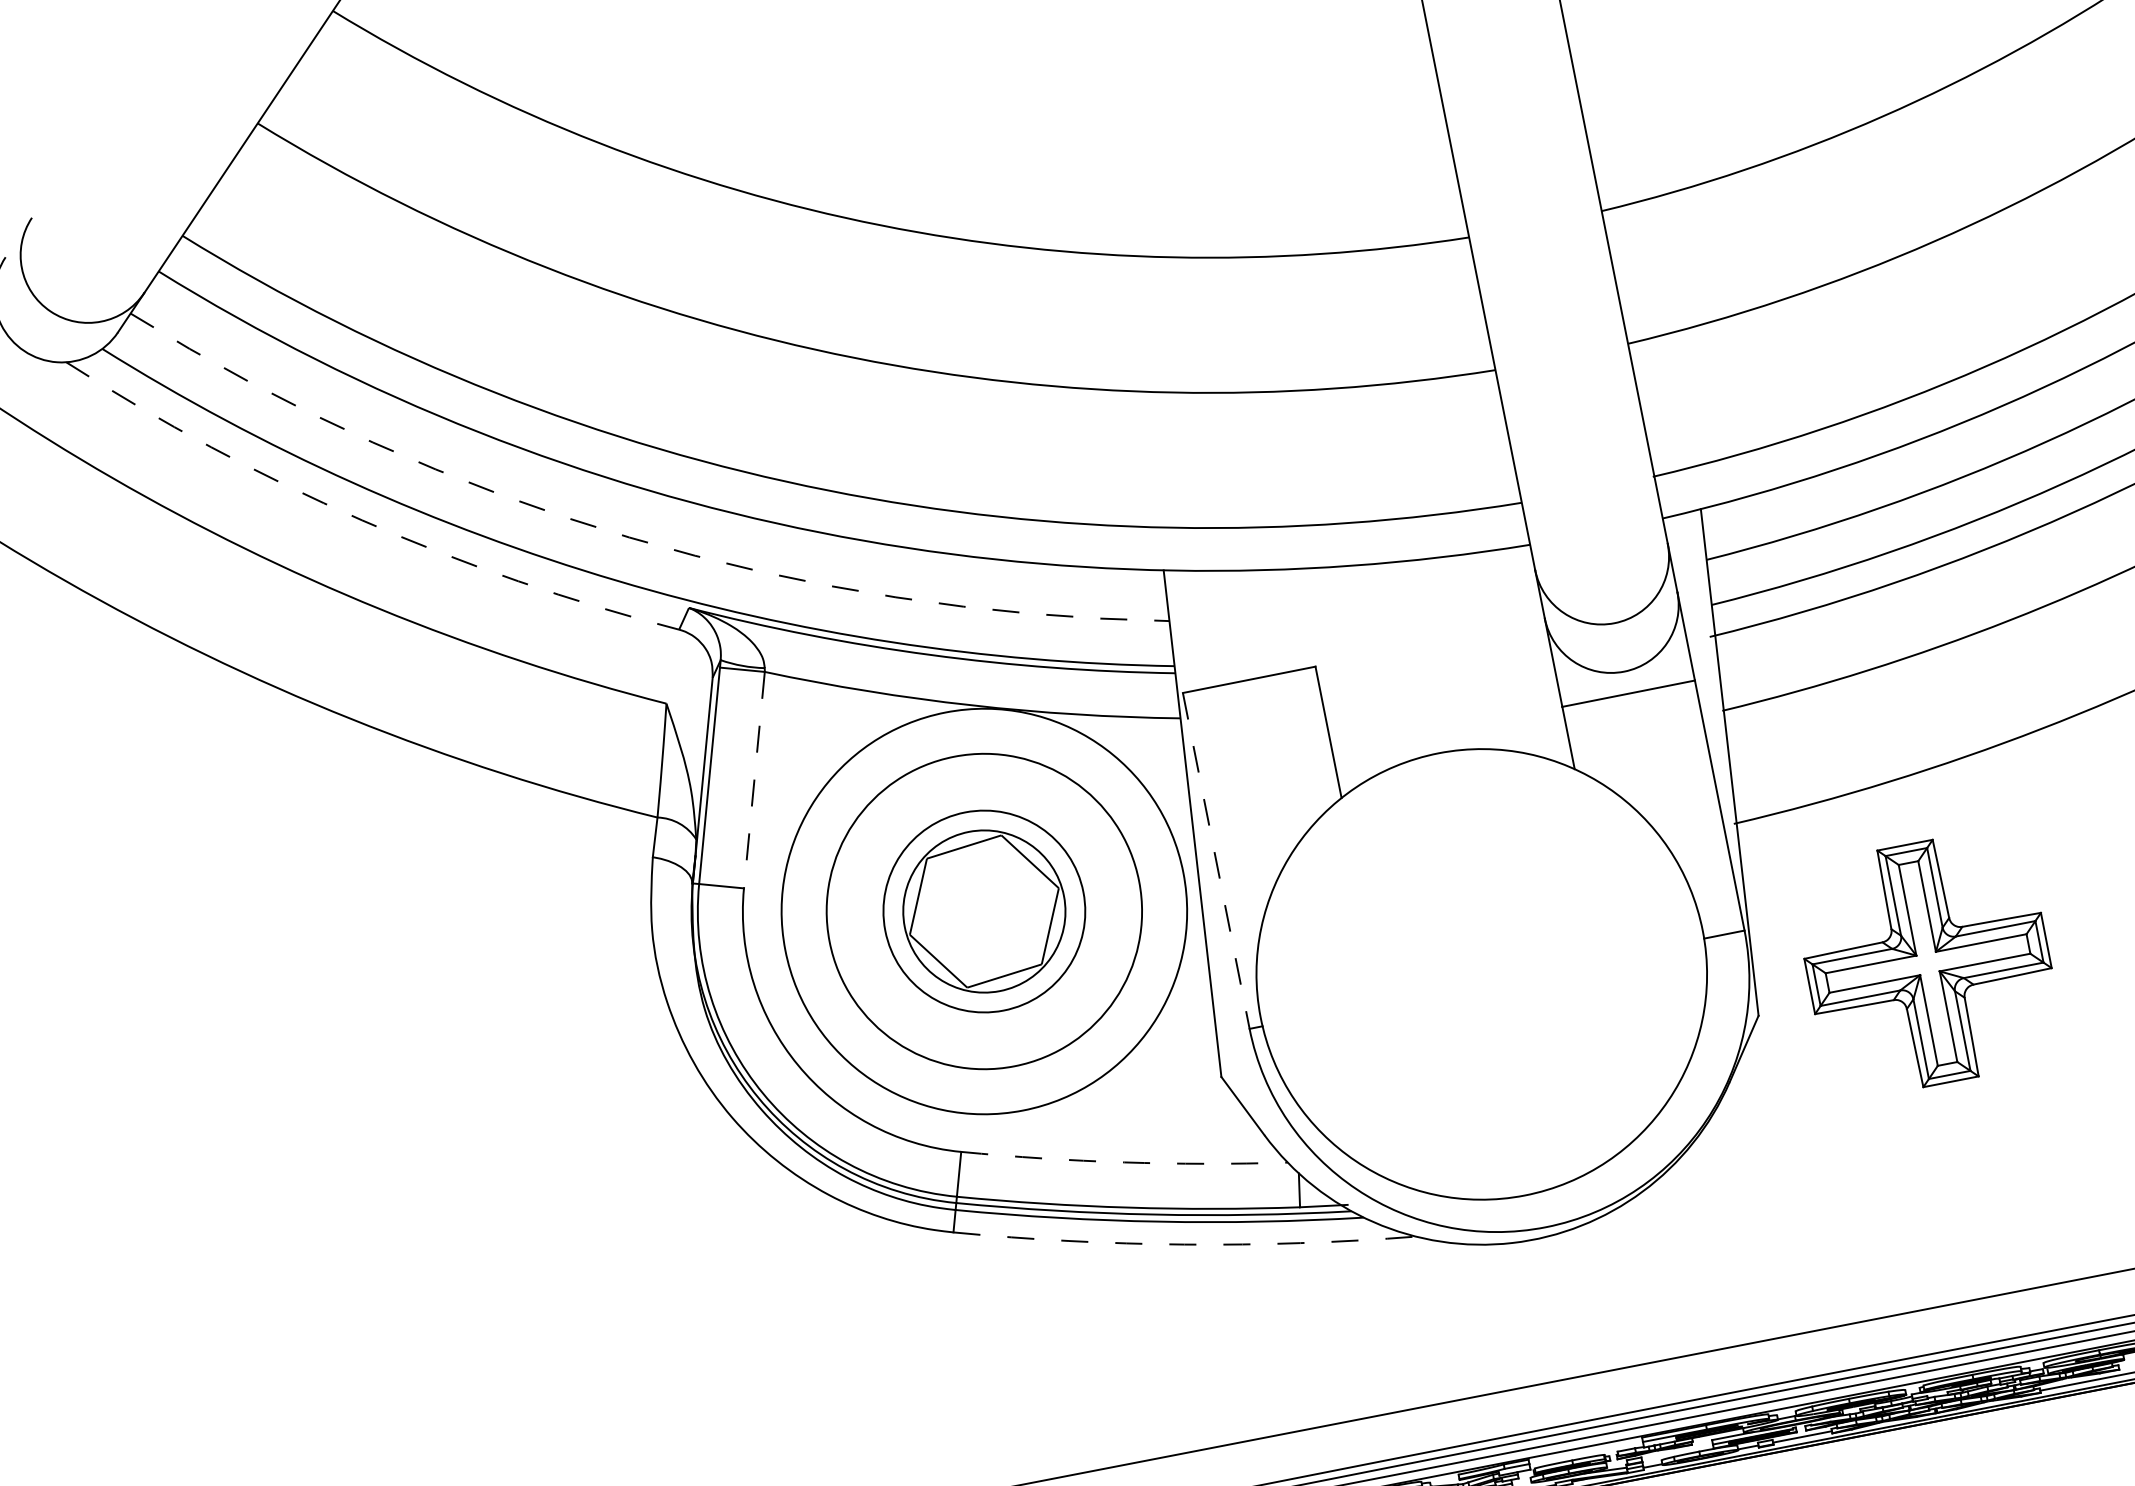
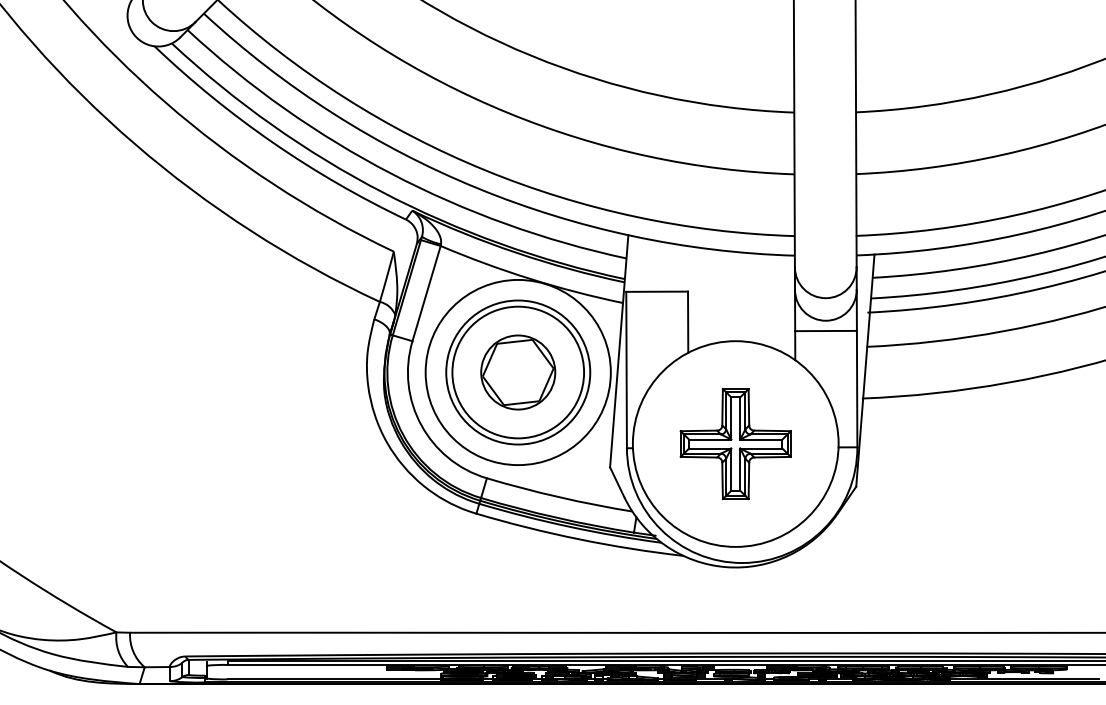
arc: (362, 519) -> (273, 142), dashed -> solid
arc: (628, 536) -> (391, 173), dashed -> solid
line: (754, 779) -> (426, 293), dashed -> solid
line: (1216, 861) -> (626, 370), dashed -> solid
circle: (984, 911) -> (518, 372), size x1.43
part: (1927, 964) -> (735, 444), moved
arc: (1125, 1162) -> (559, 497), dashed -> solid
arc: (1185, 1244) -> (579, 539), dashed -> solid

